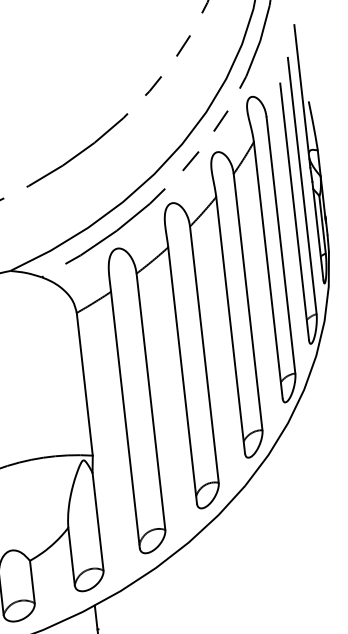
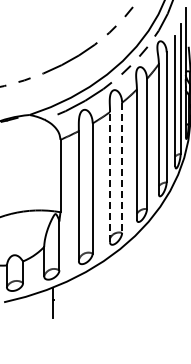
line: (205, 355) -> (122, 168), solid -> dashed
line: (183, 374) -> (110, 176), solid -> dashed

